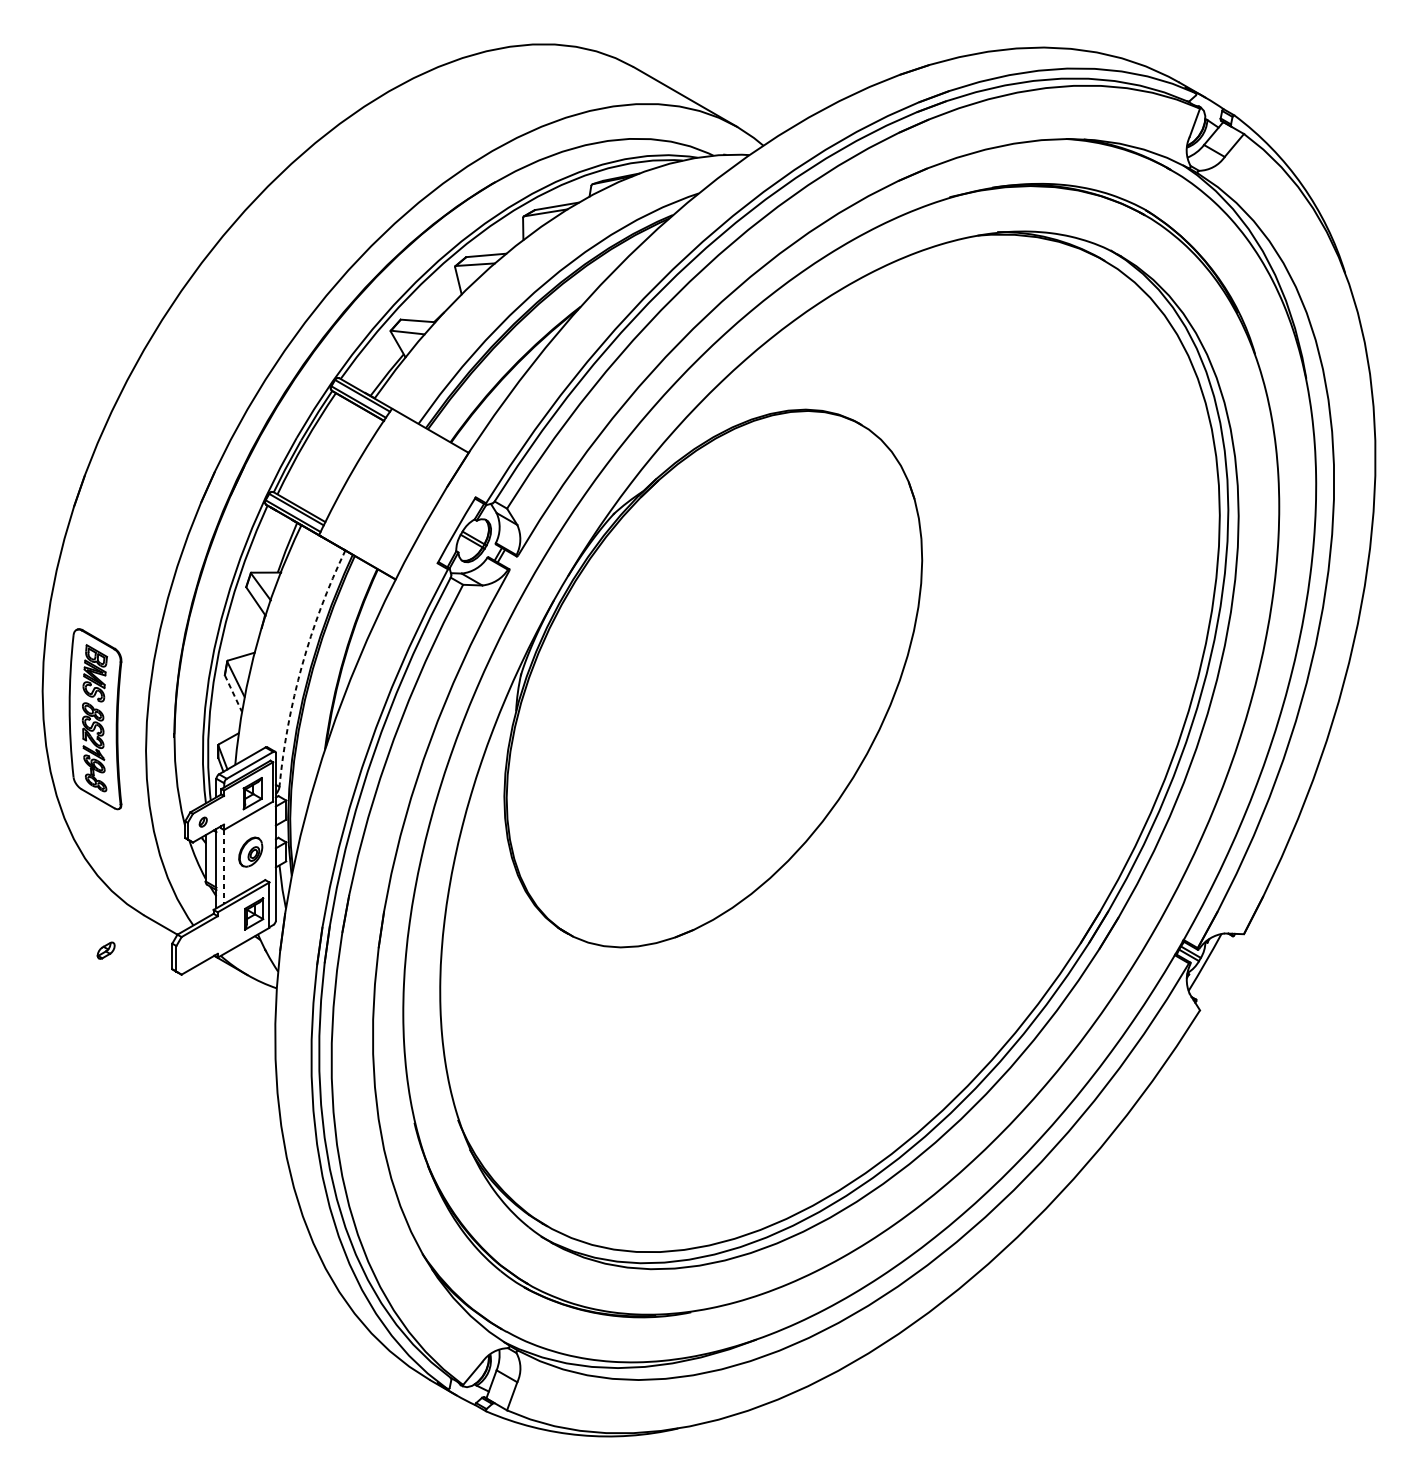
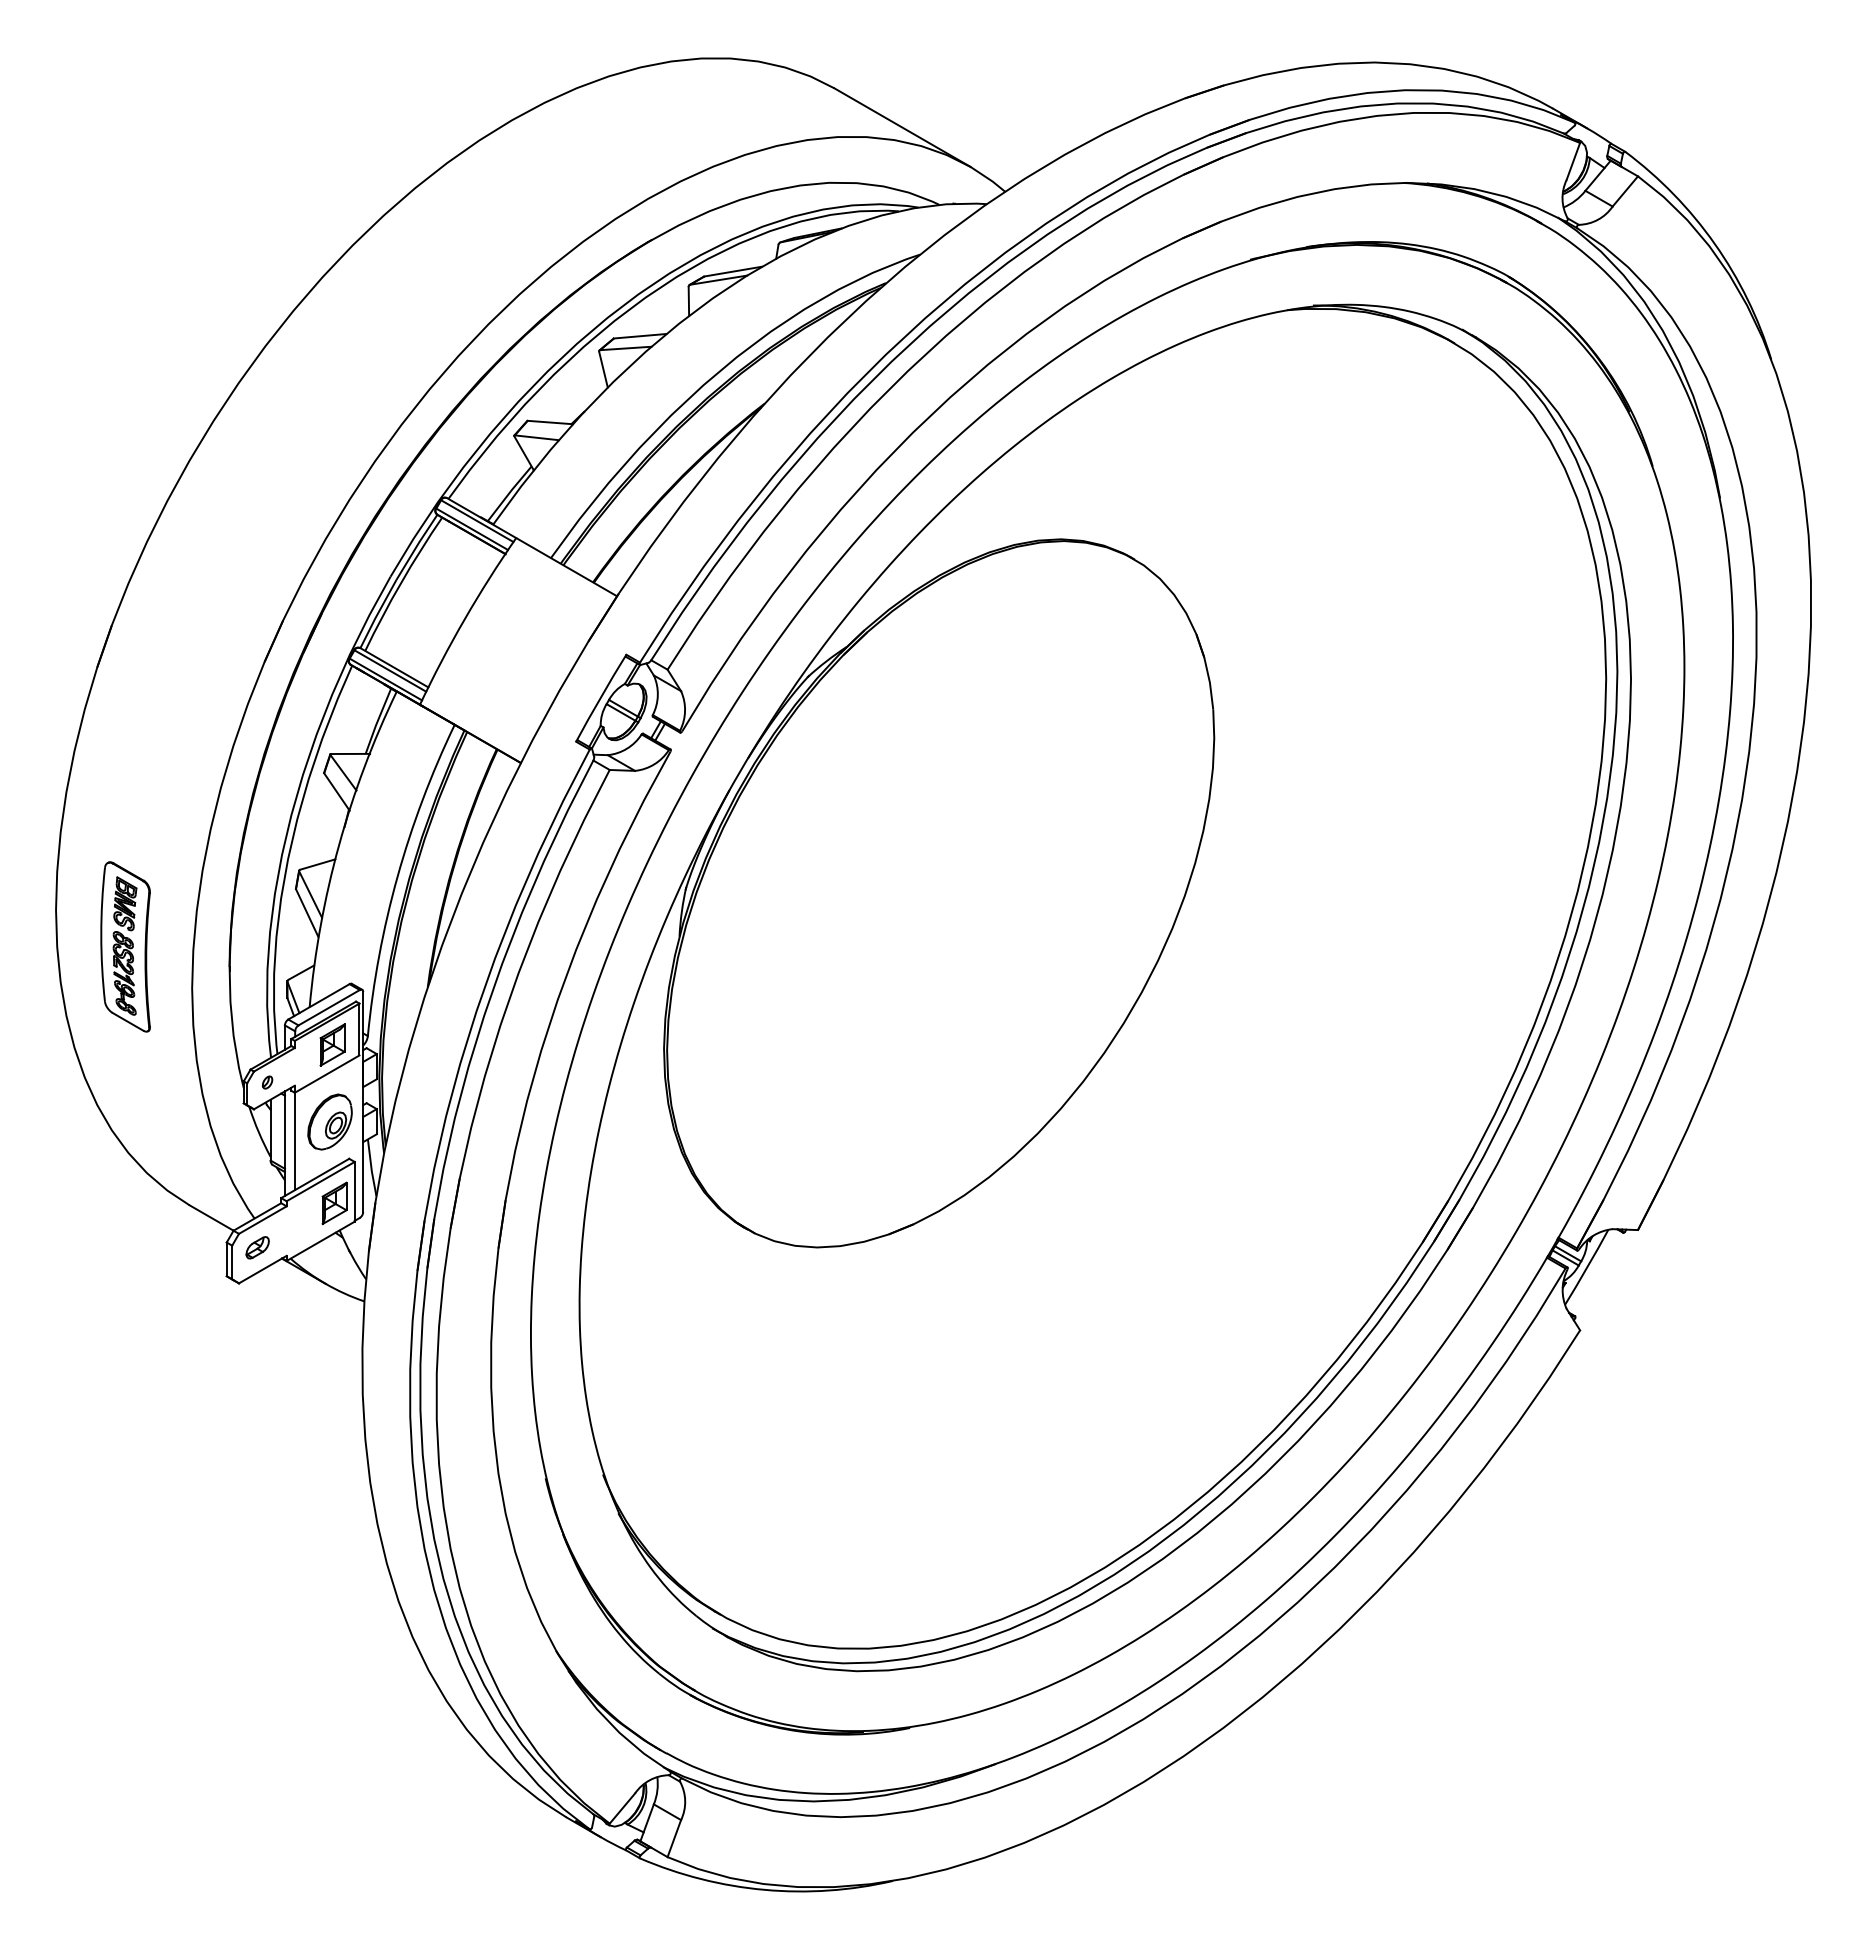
arc: (301, 665) -> (397, 876), dashed -> solid
line: (233, 693) -> (307, 913), dashed -> solid
part: (95, 718) -> (125, 946), size x0.71
part: (250, 851) -> (329, 1121), size x1.43
line: (224, 866) -> (295, 1141), dashed -> solid
part: (106, 950) -> (257, 1247), moved

